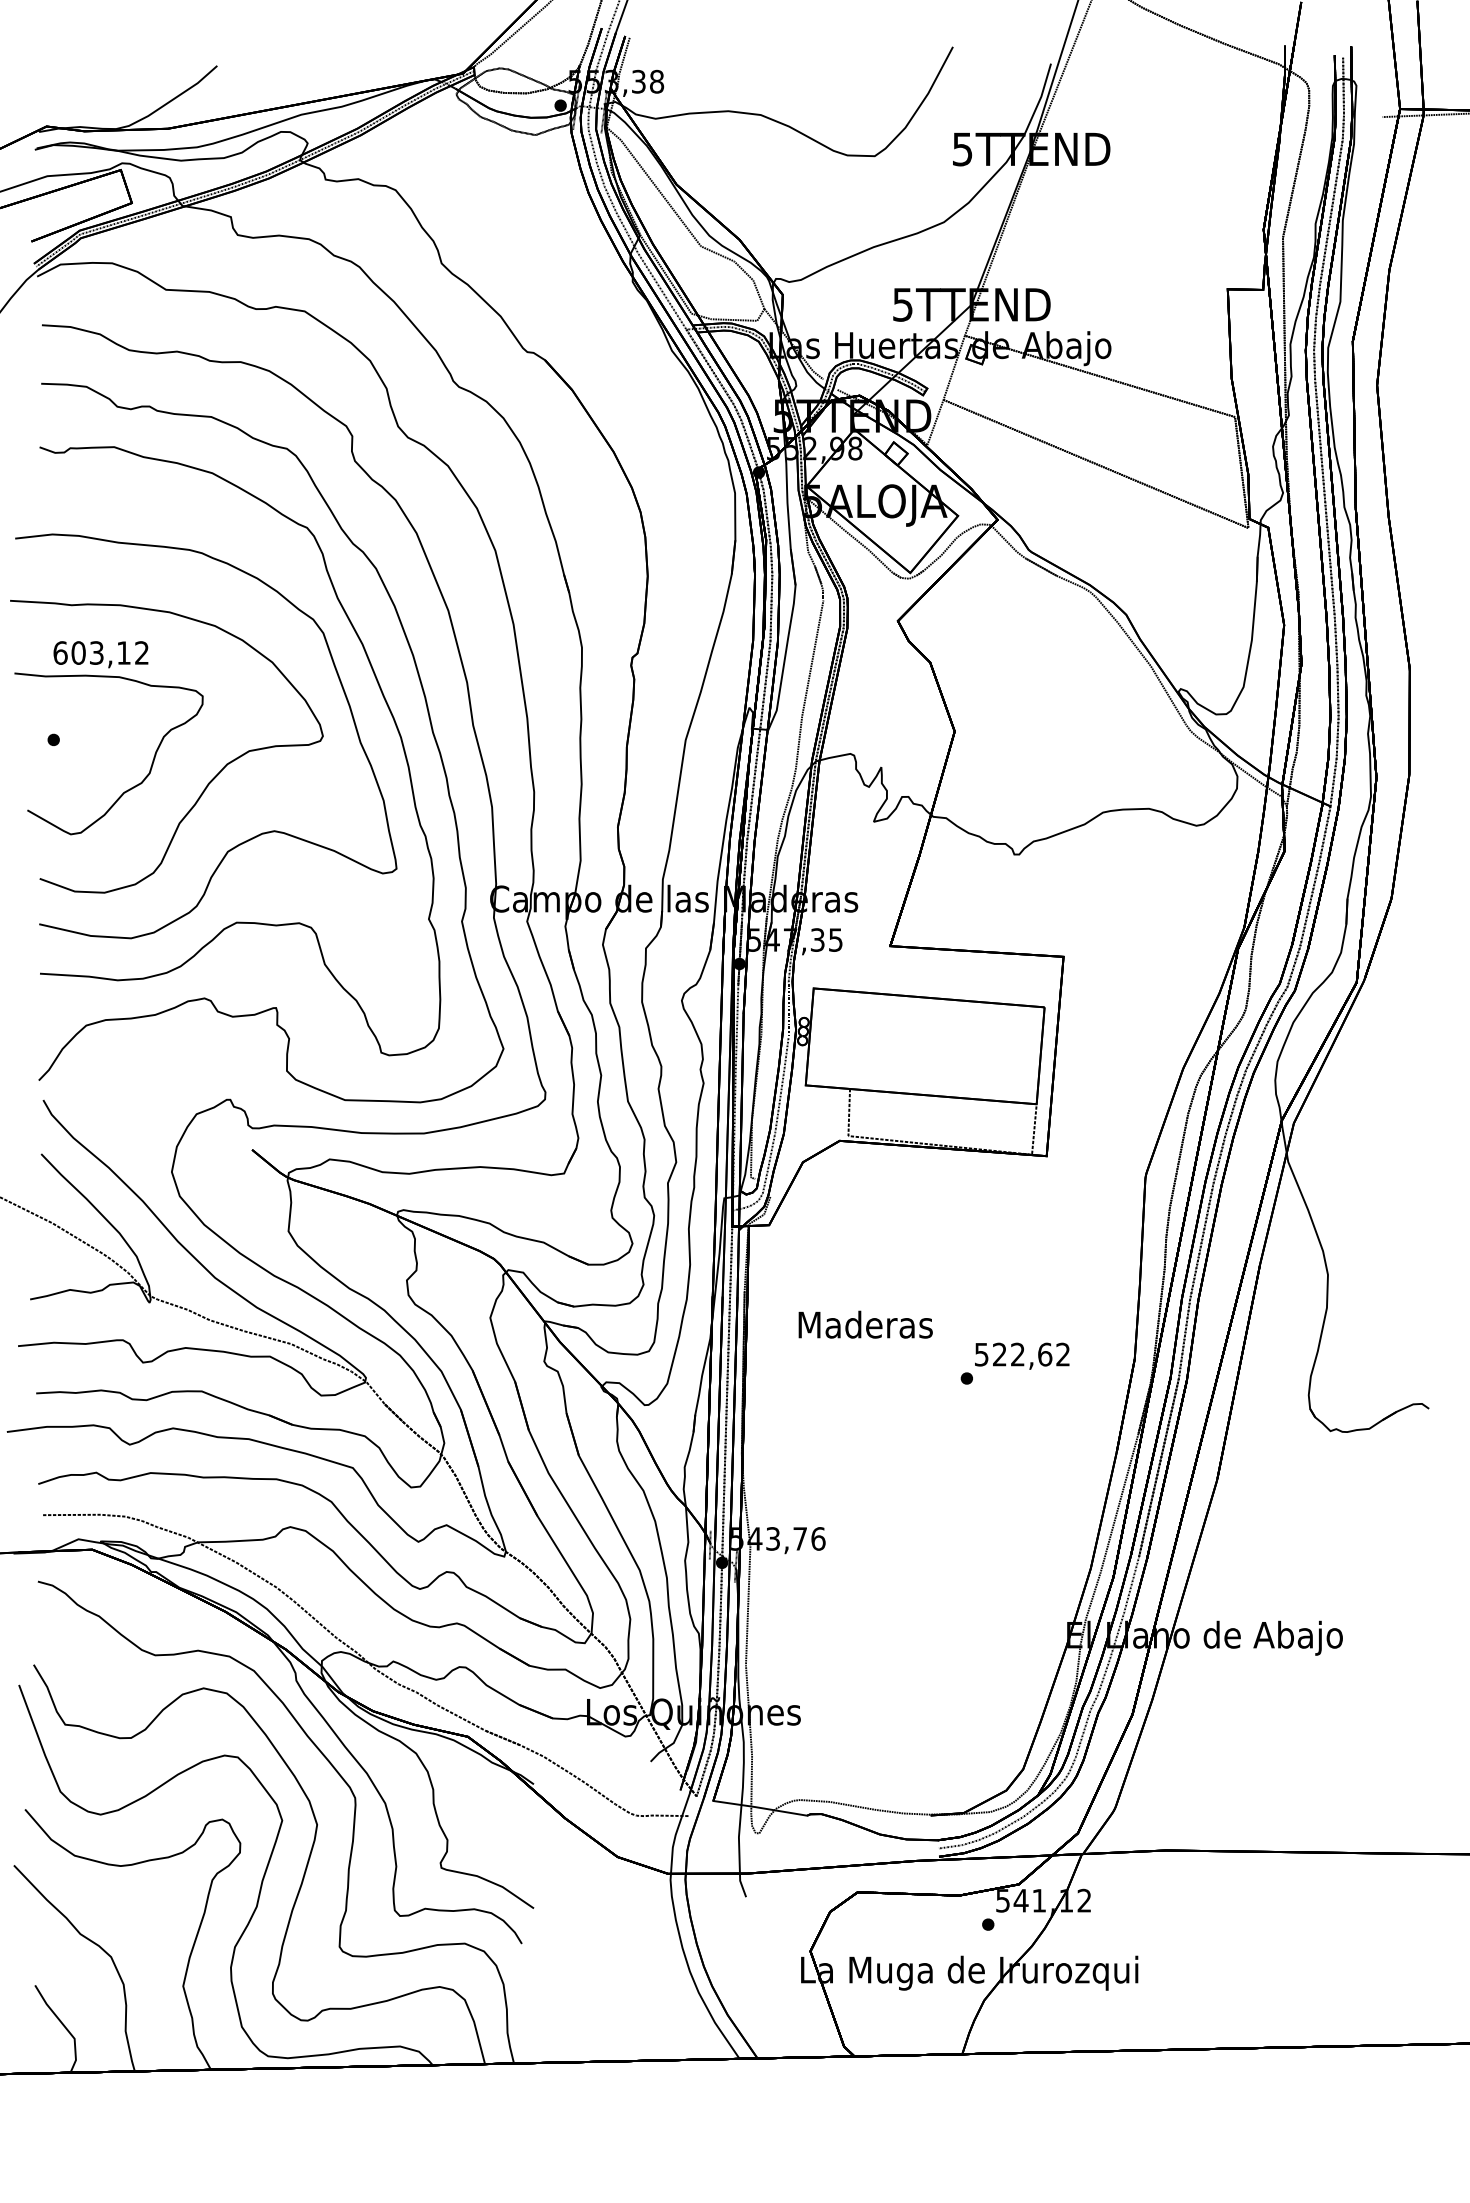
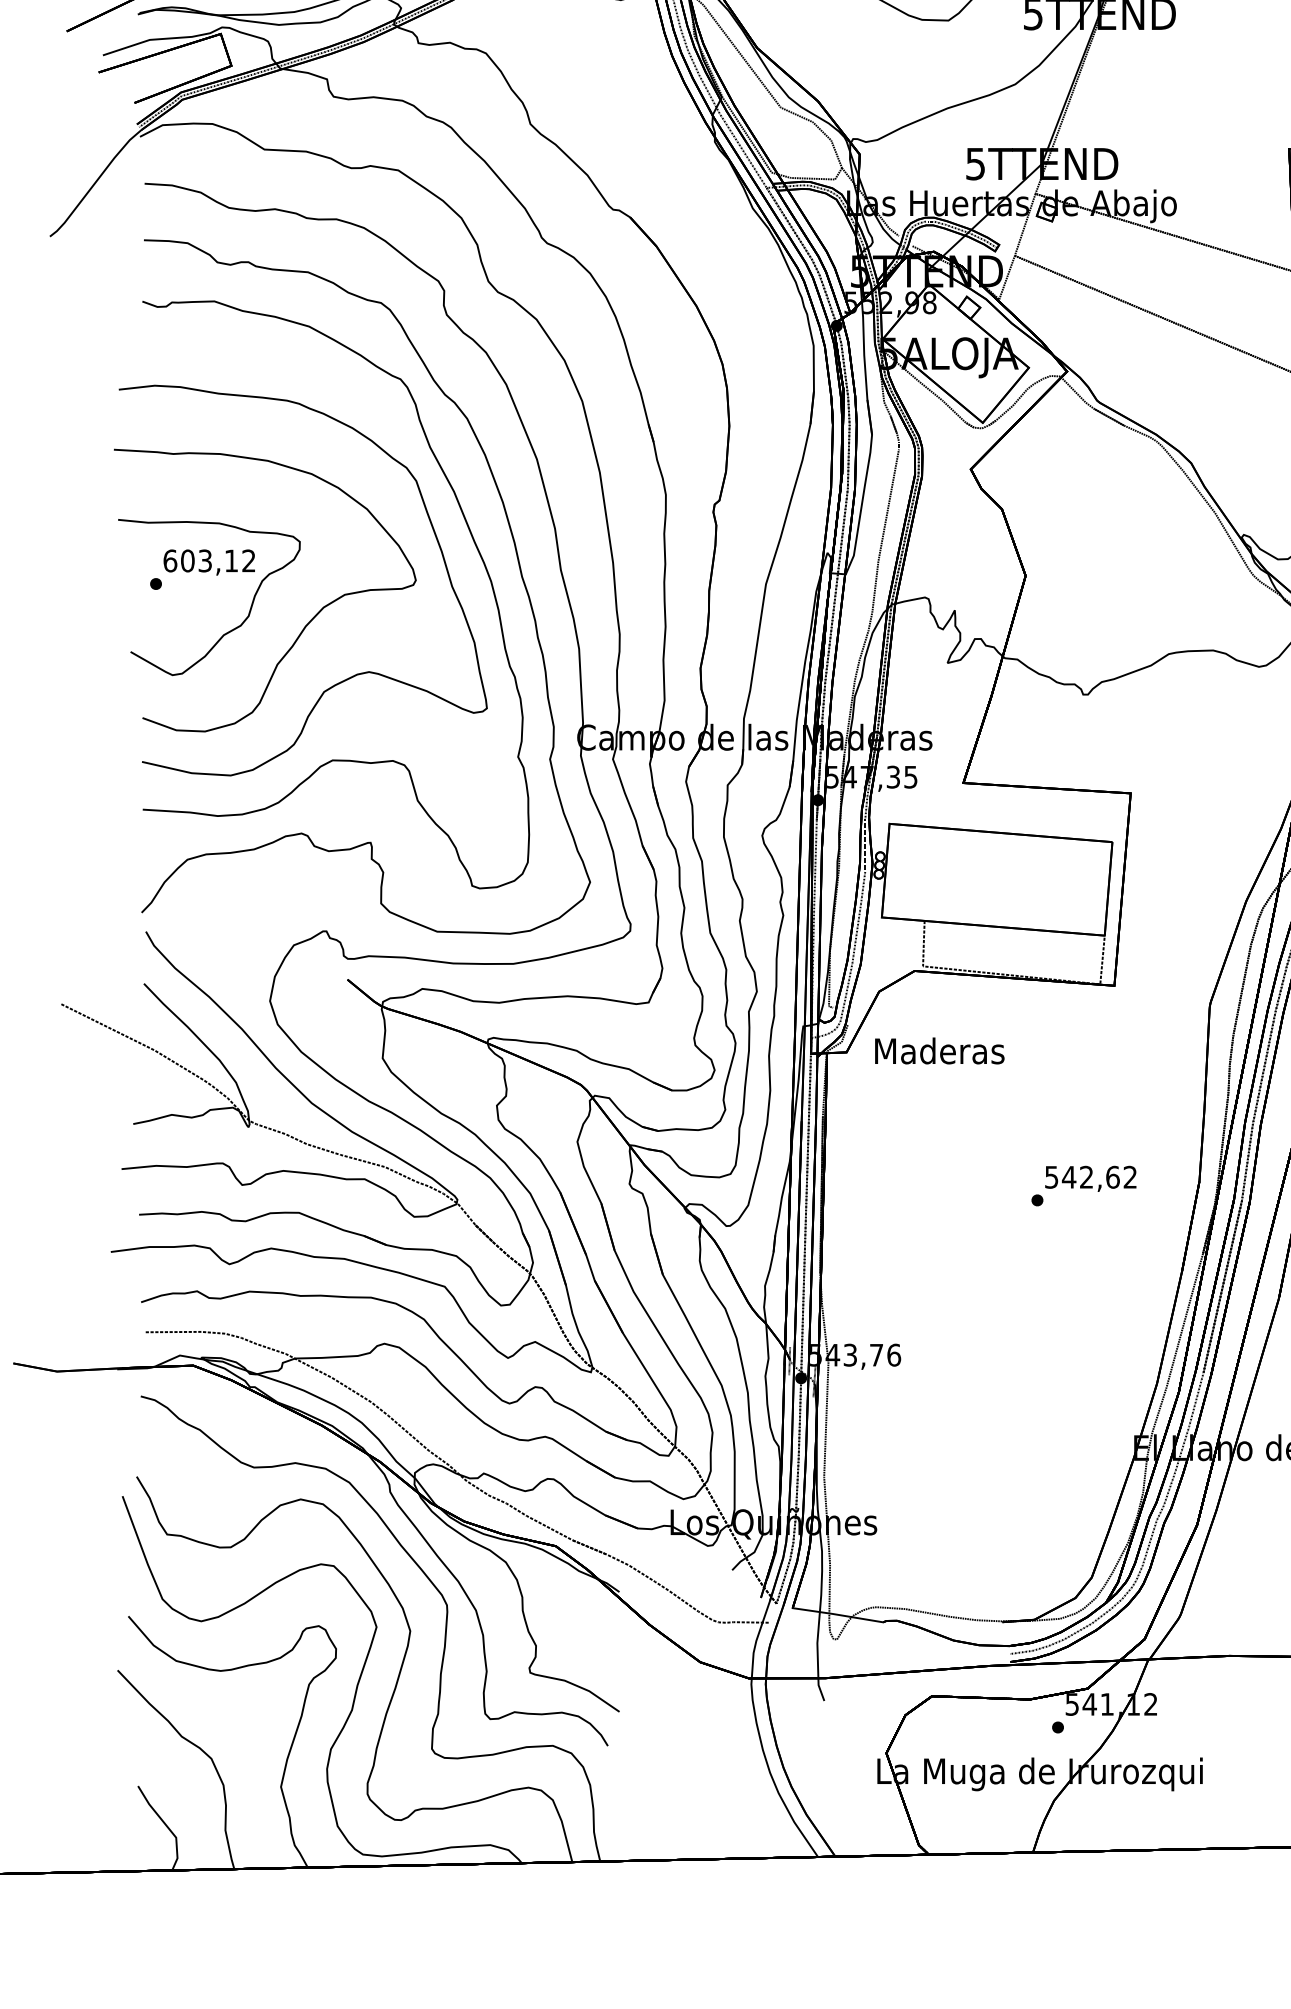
text: (100, 654) -> (208, 562), moved
text: (865, 1324) -> (939, 1050), moved
text: (999, 1354) -> (1068, 1177), 522,62 -> 542,62

